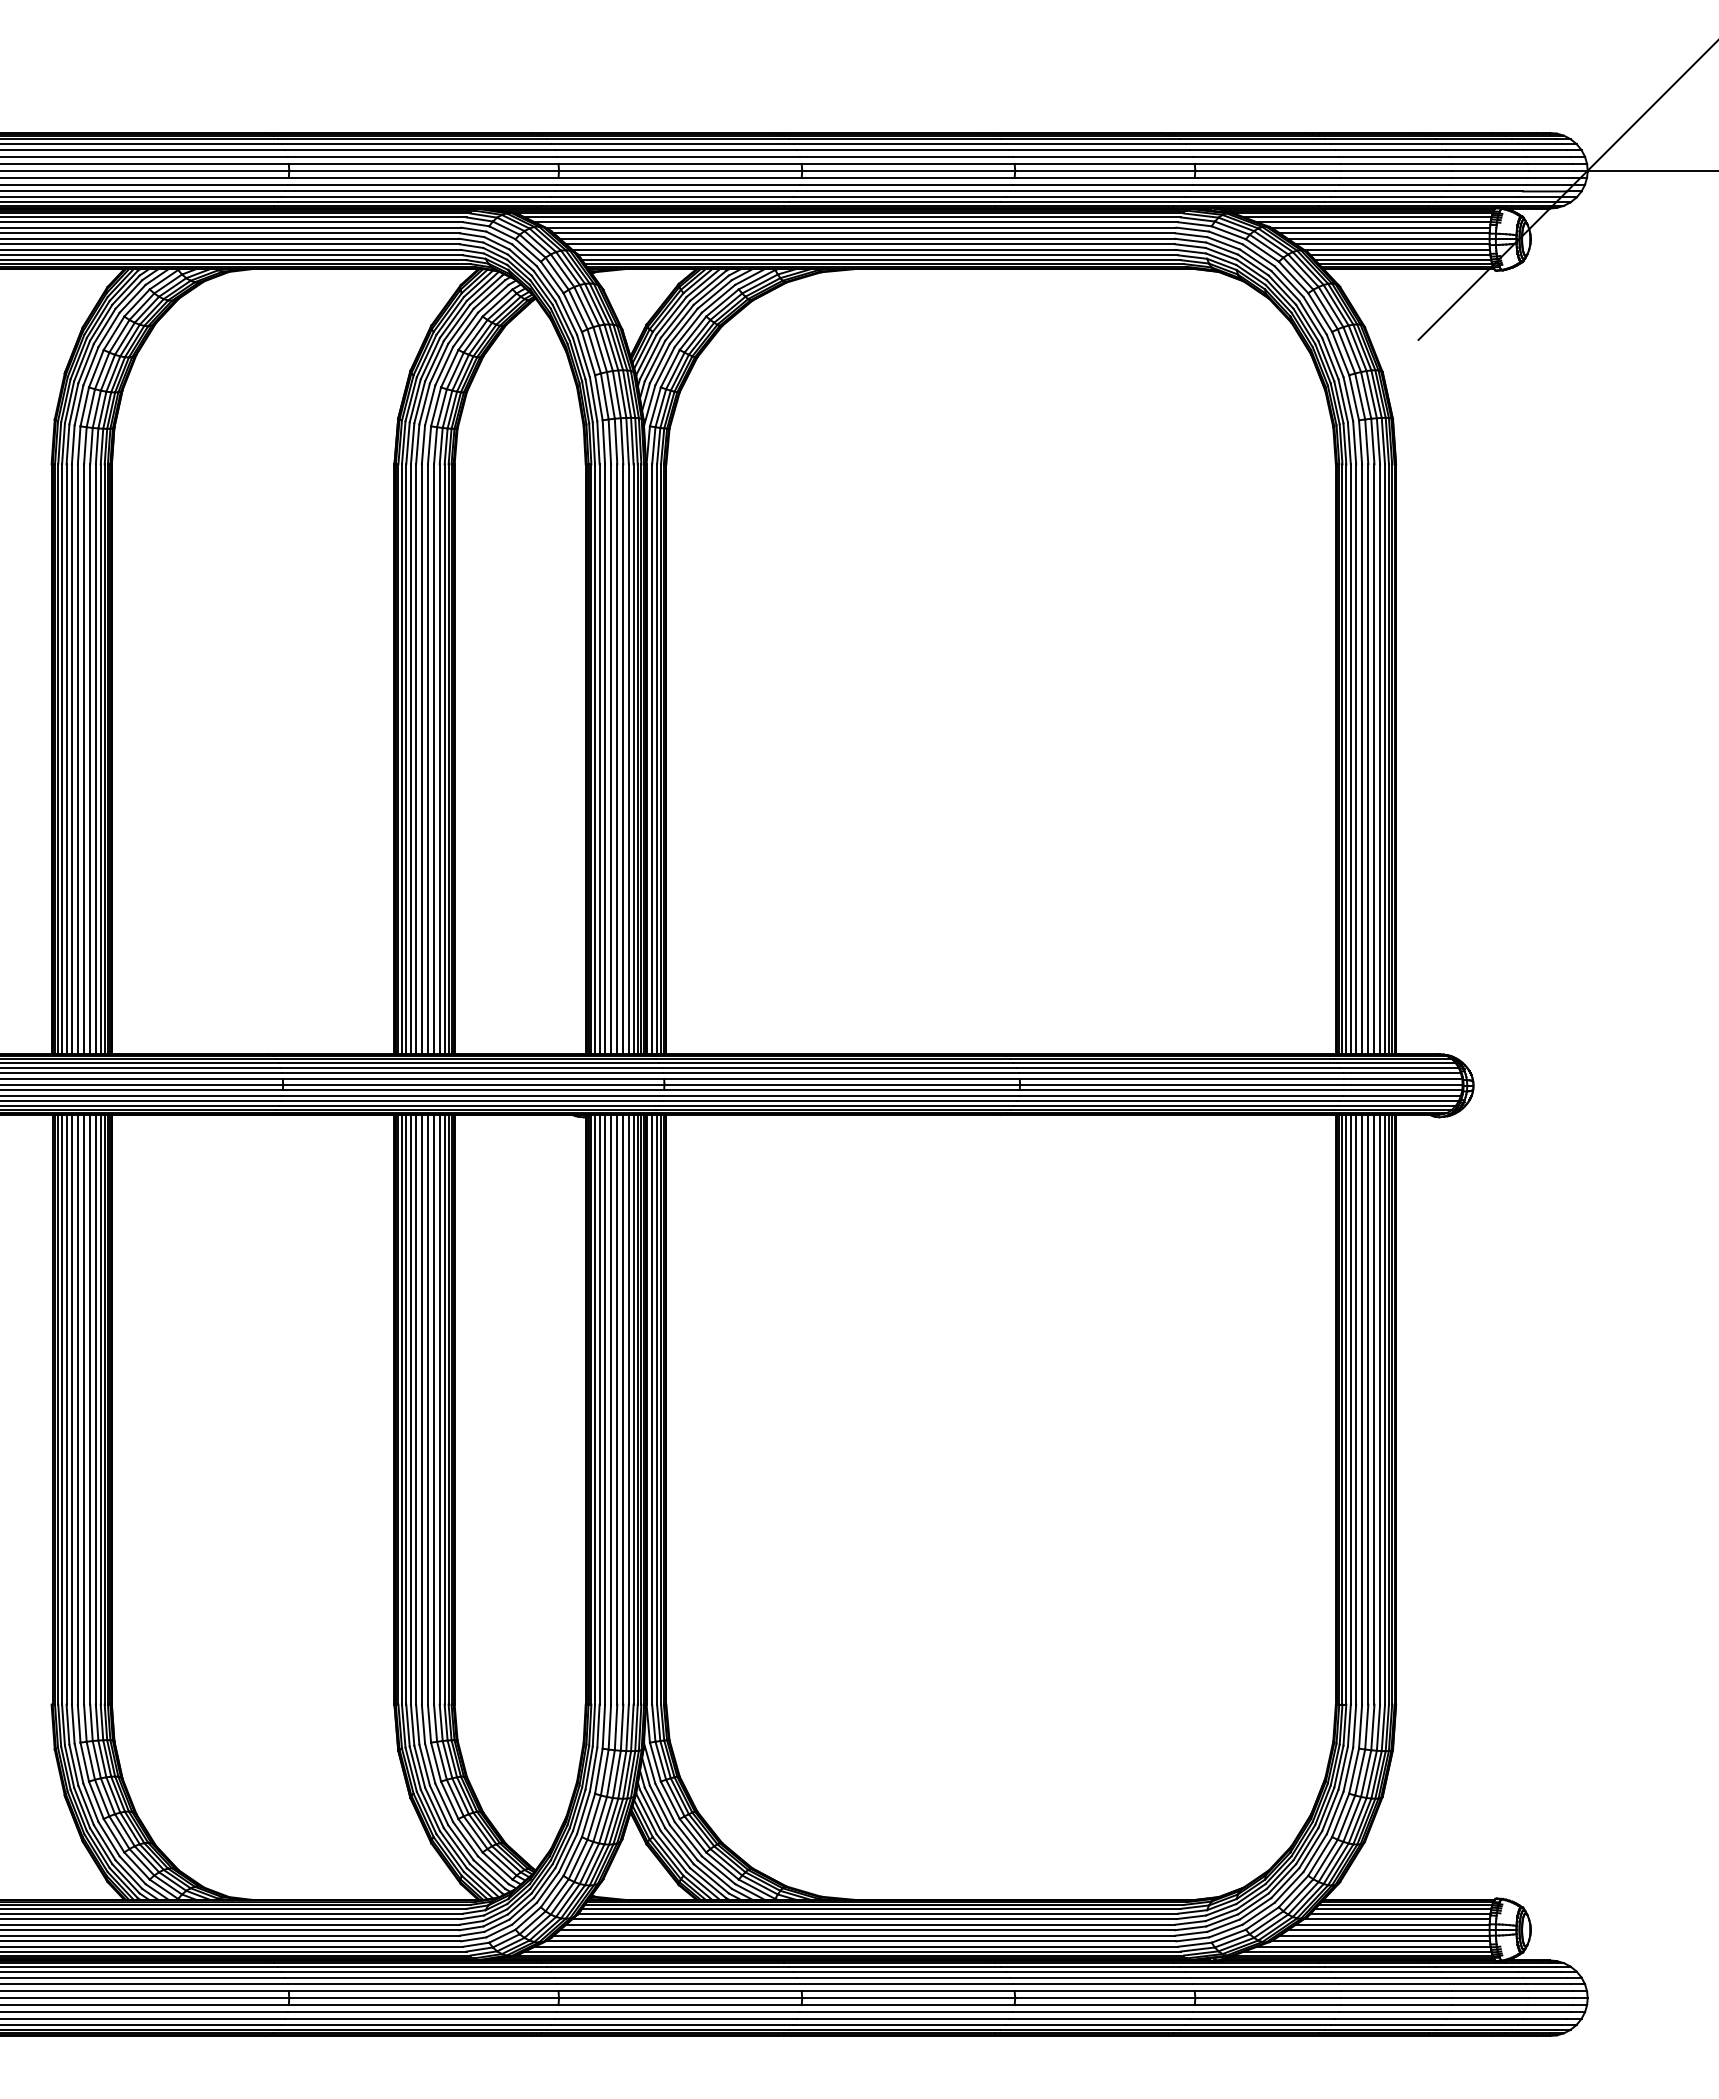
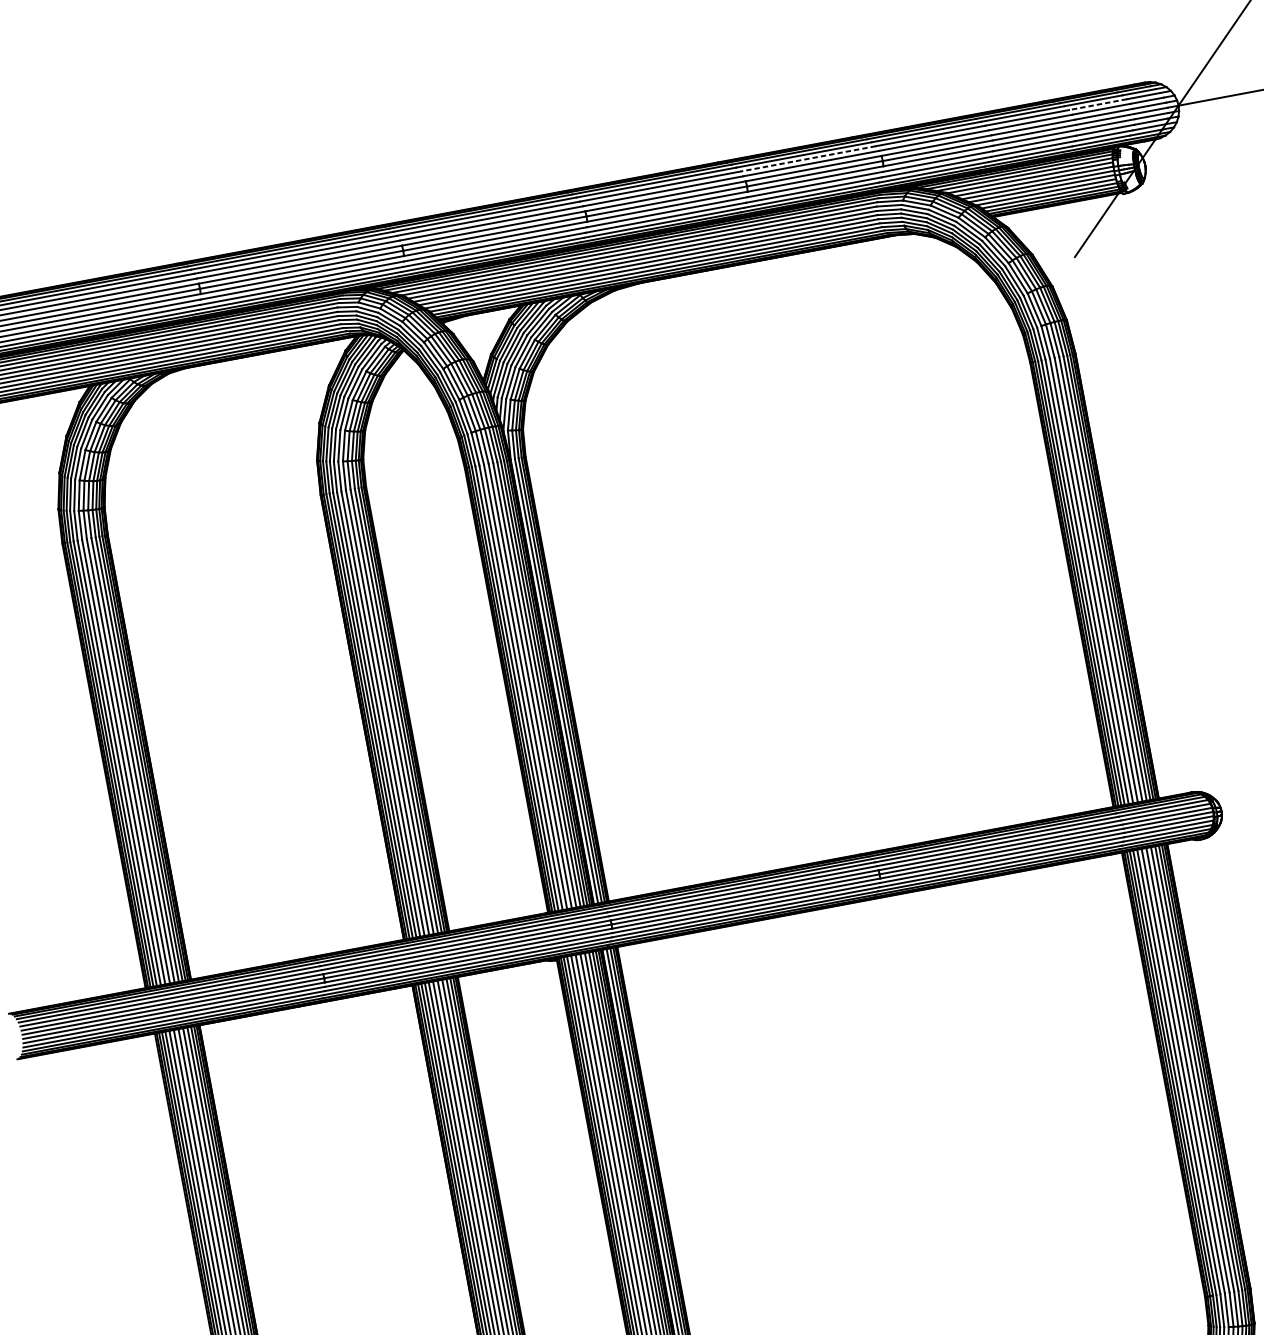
line: (1099, 150) -> (807, 159), solid -> dashed
line: (1484, 150) -> (1097, 104), solid -> dashed

